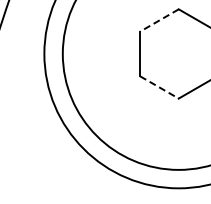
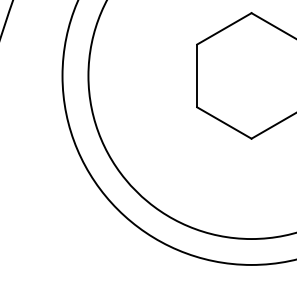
line: (159, 20) -> (224, 28), dashed -> solid
line: (159, 87) -> (224, 123), dashed -> solid

